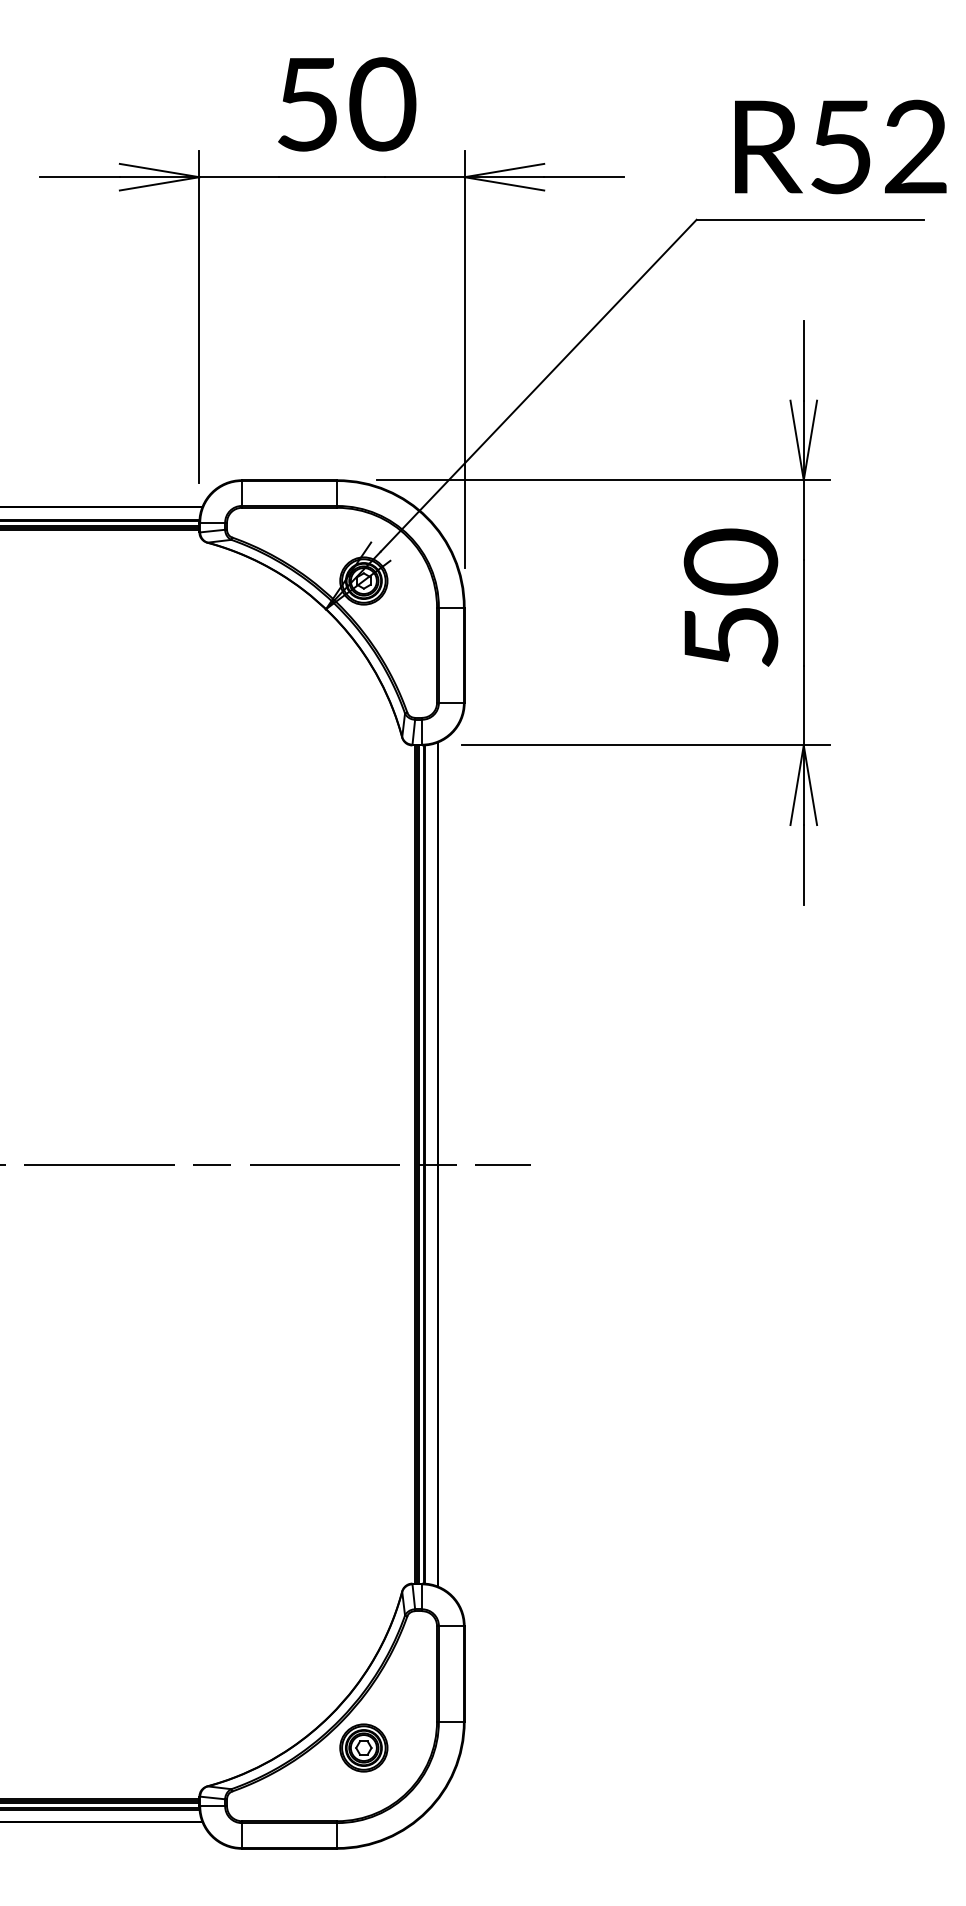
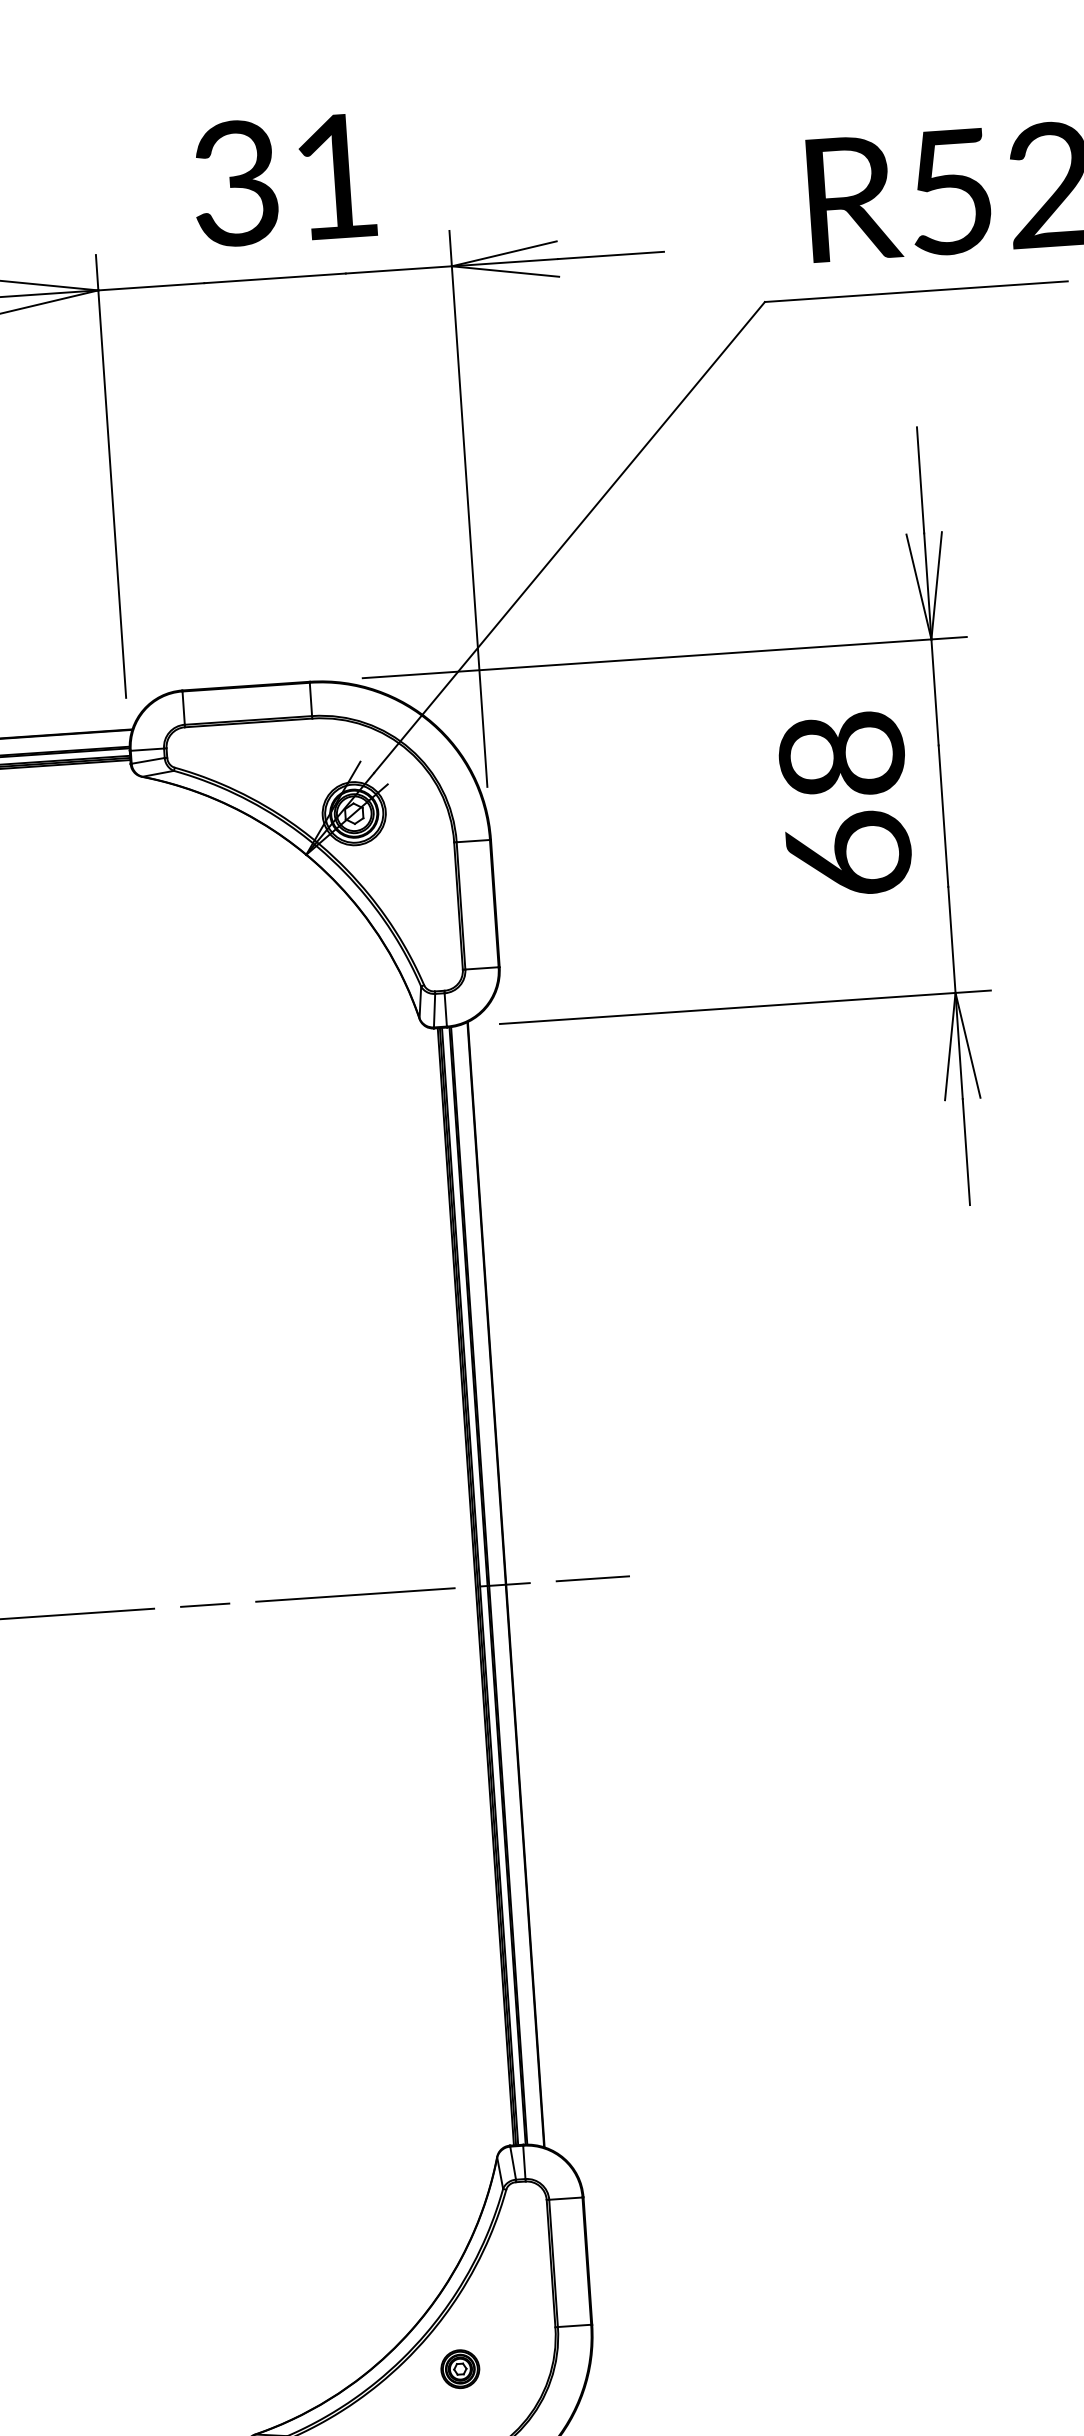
text: (346, 104) -> (287, 180), 50 -> 31
text: (731, 597) -> (845, 802), 50 -> 68
part: (363, 1747) -> (459, 2368), size x0.6

